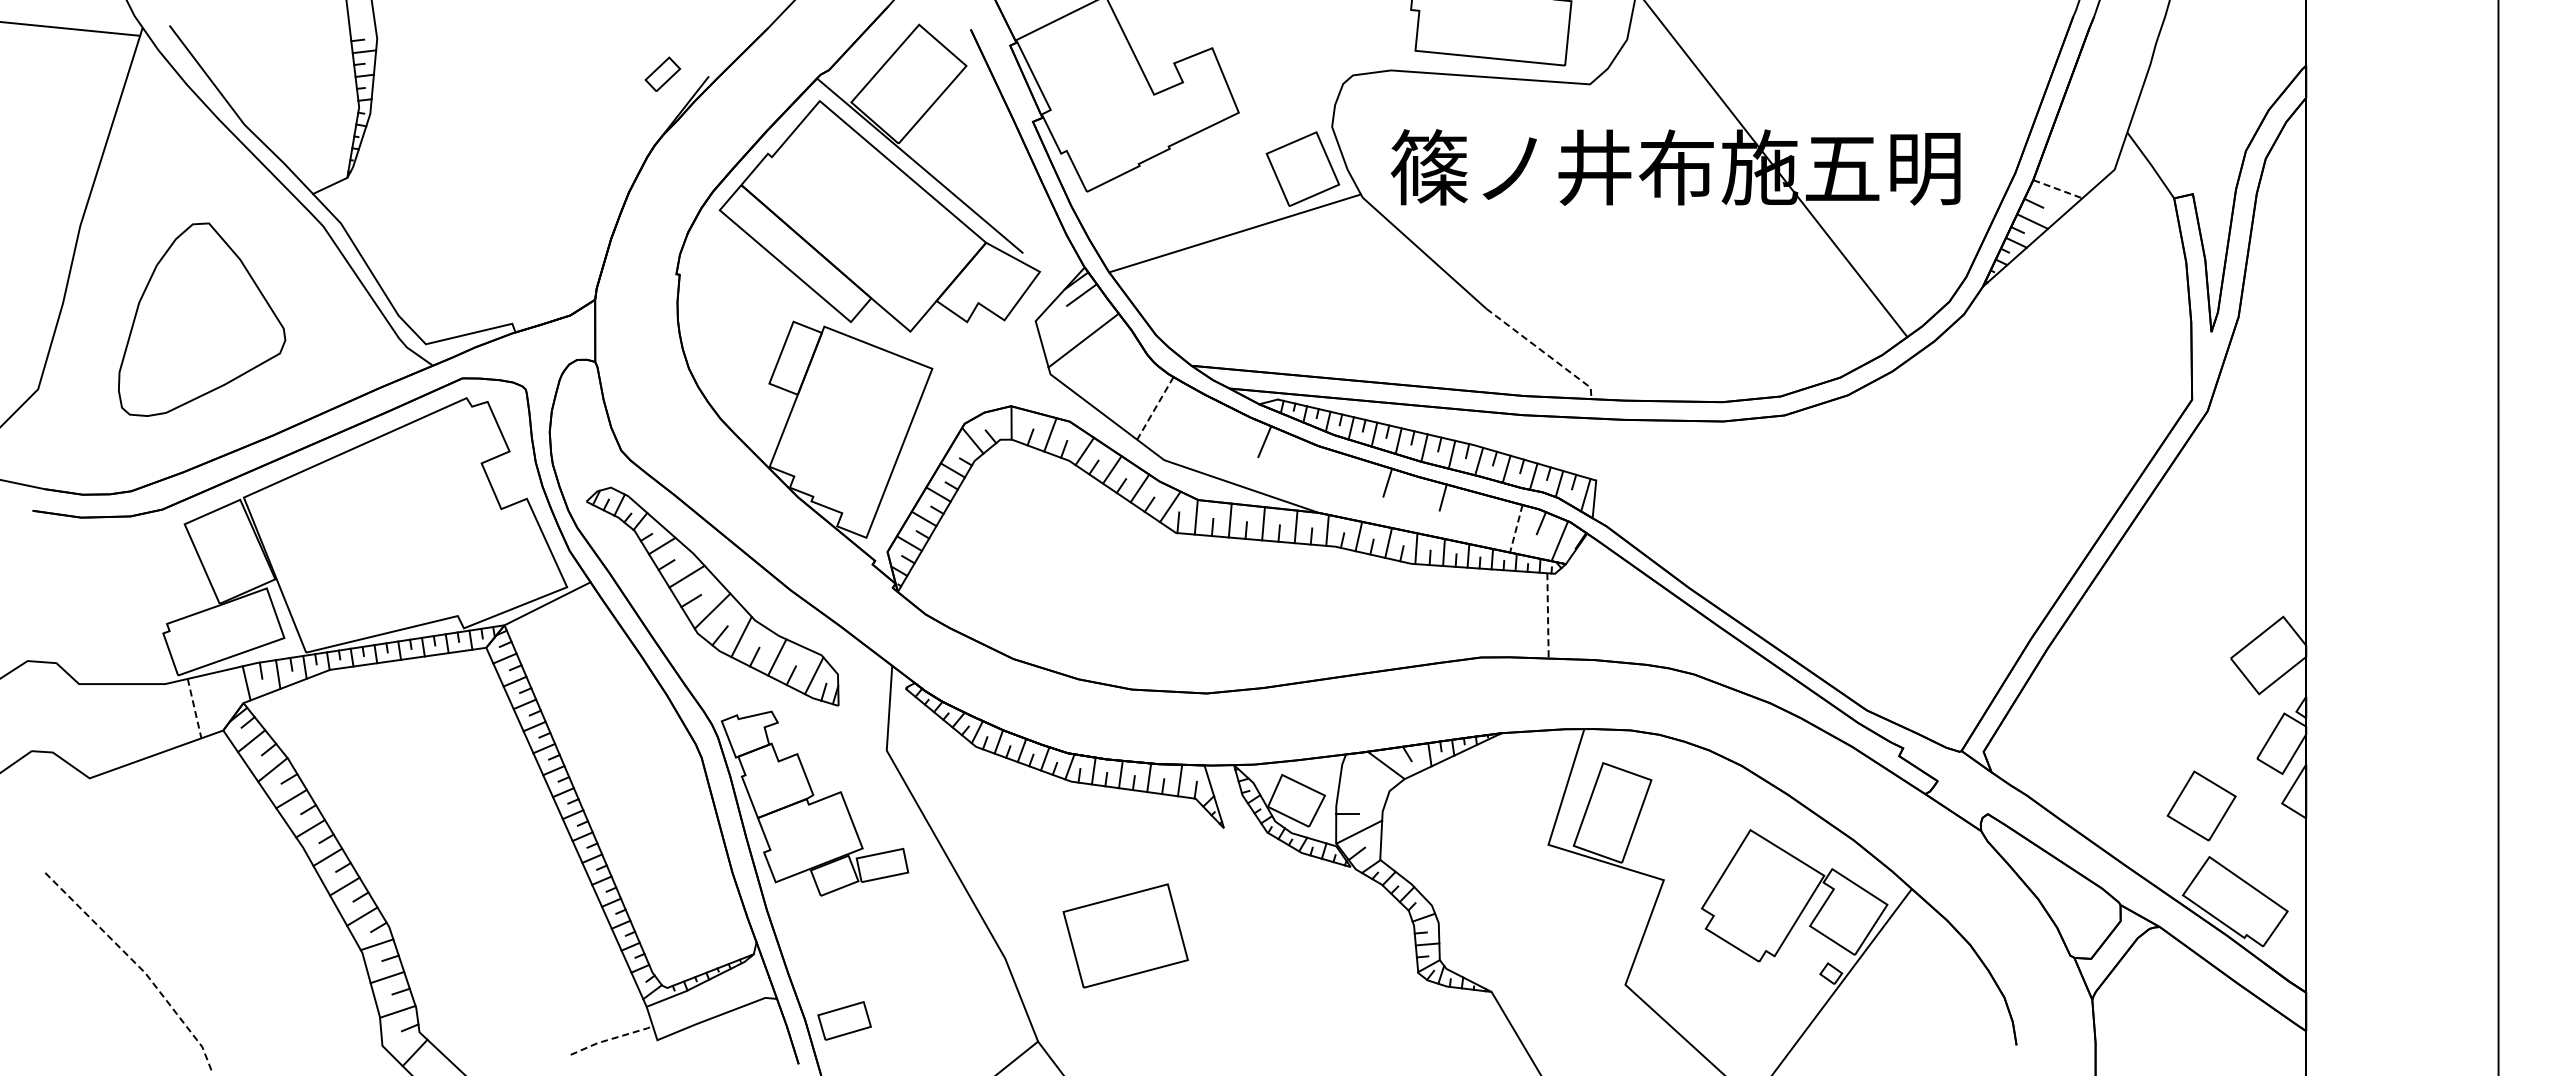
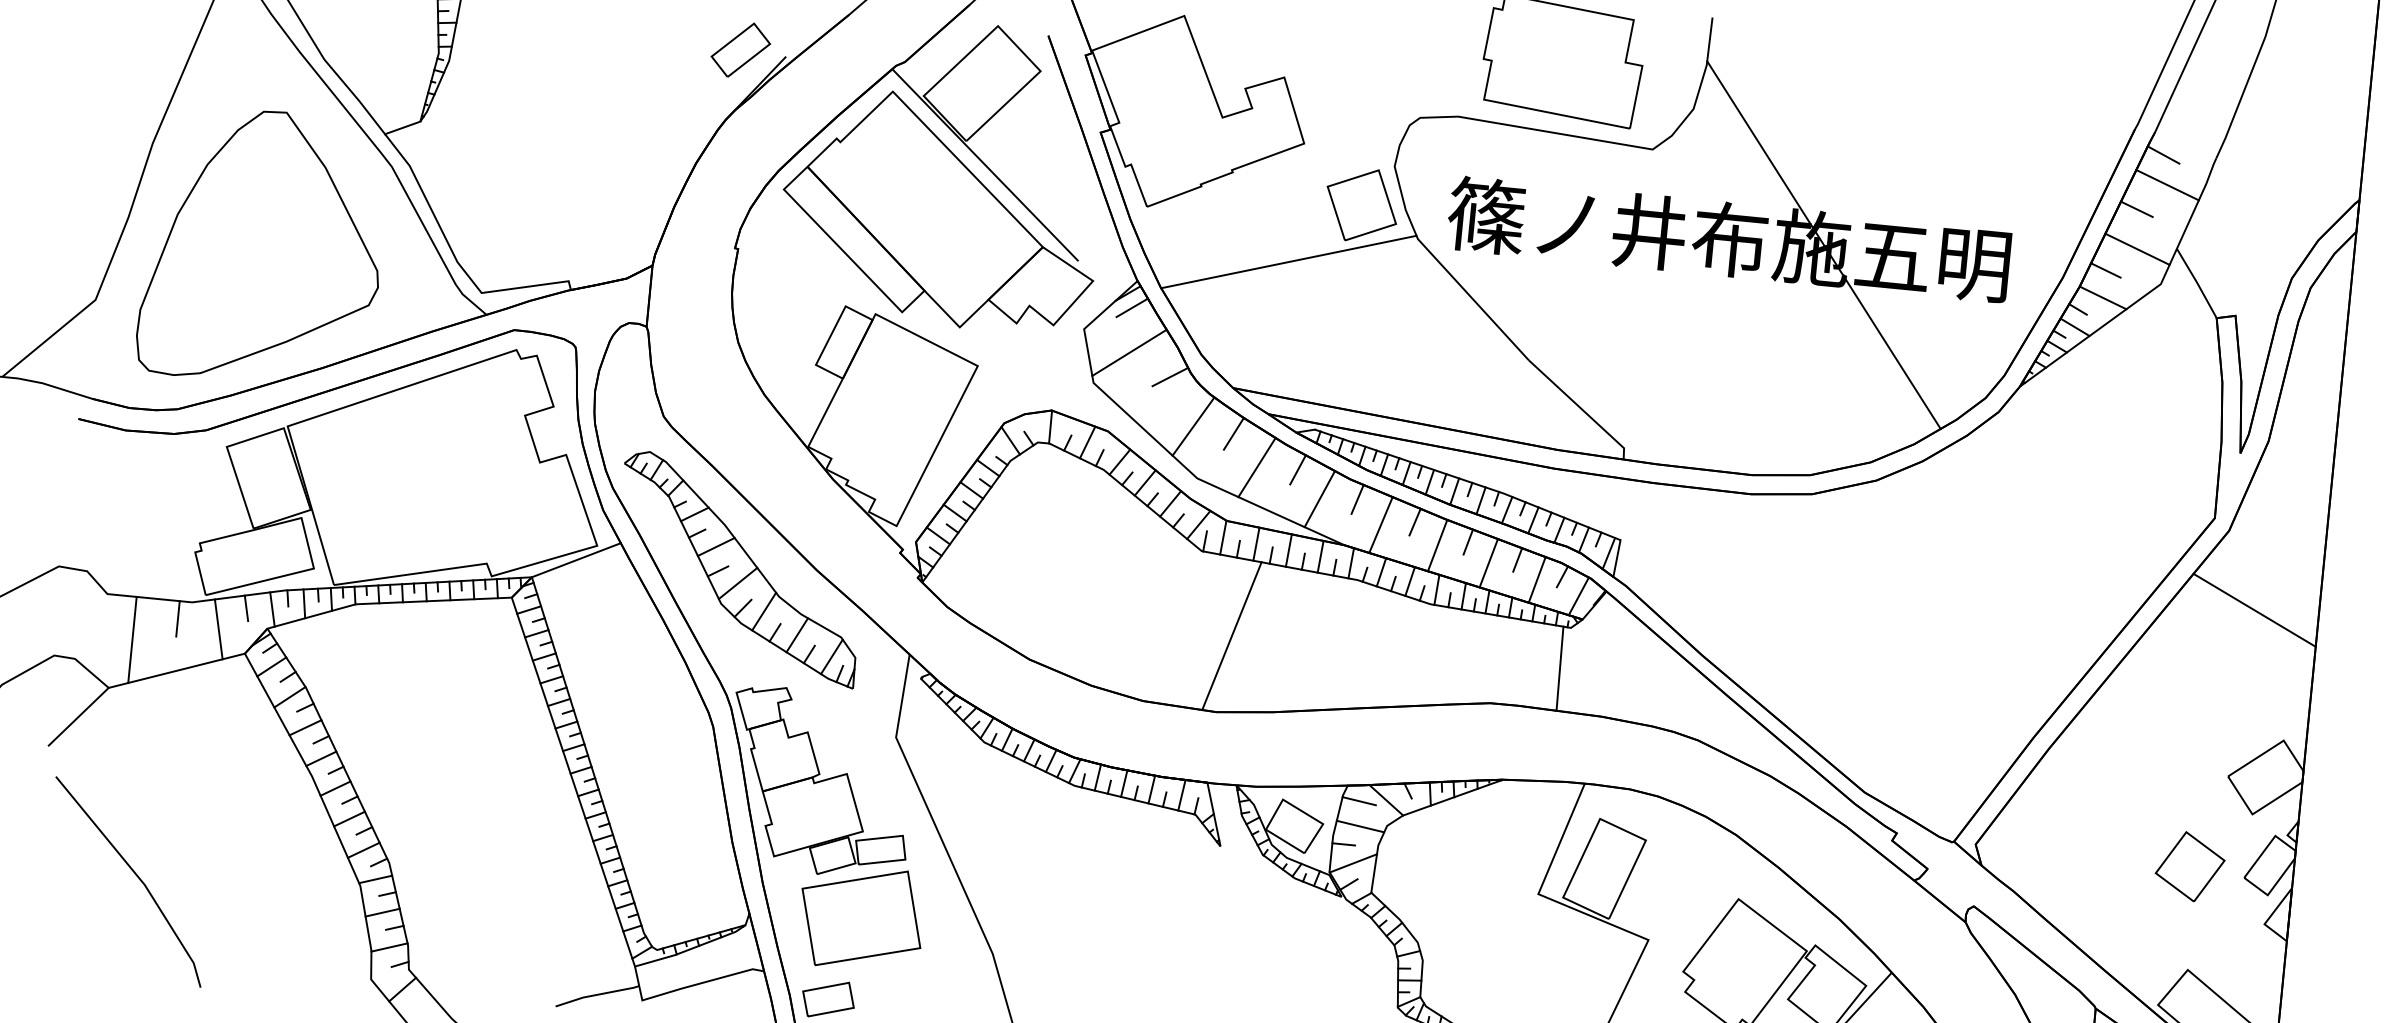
line: (2104, 39) -> (2163, 155), added
line: (2111, 69) -> (2167, 185), added
part: (662, 74) -> (740, 50), size x1.67
line: (2082, 96) -> (2136, 209), added
line: (2087, 136) -> (2137, 248), added
line: (2057, 161) -> (2105, 270), added
line: (2058, 189) -> (2103, 298), dashed -> solid
part: (201, 319) -> (263, 246), size x1.43
line: (1543, 352) -> (1580, 408), dashed -> solid
line: (1127, 360) -> (1170, 376), added
line: (1155, 408) -> (1193, 426), dashed -> solid
line: (1196, 411) -> (1233, 433), added
line: (1223, 443) -> (1257, 467), added
line: (1327, 465) -> (1357, 499), added
line: (1289, 468) -> (1319, 498), added
line: (1353, 488) -> (1380, 524), added
line: (2241, 488) -> (2254, 610), added
line: (1412, 503) -> (1437, 544), added
line: (1494, 510) -> (1517, 559), added
line: (1465, 516) -> (1488, 562), added
line: (1516, 528) -> (1537, 579), dashed -> solid
line: (1214, 615) -> (1231, 636), added
line: (1548, 615) -> (1560, 668), dashed -> solid
line: (220, 684) -> (246, 608), added
line: (152, 702) -> (177, 619), added
line: (194, 708) -> (218, 629), dashed -> solid
line: (108, 727) -> (132, 639), added
line: (1358, 768) -> (1358, 800), added
line: (1362, 793) -> (1360, 825), added
part: (2201, 805) -> (2190, 866), moved
line: (62, 810) -> (78, 716), added
part: (1125, 935) -> (861, 917), moved
line: (138, 966) -> (138, 877), dashed -> solid
line: (611, 1038) -> (597, 994), dashed -> solid

